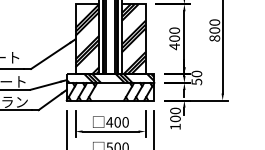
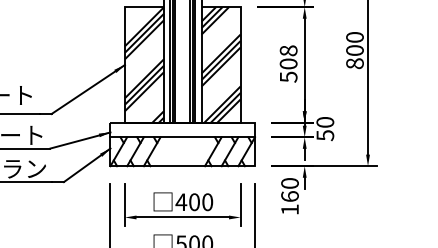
text: (174, 38) -> (288, 63), 400 -> 508
hatch: (110, 78) -> (182, 129), removed
text: (175, 118) -> (290, 195), 100 -> 160

